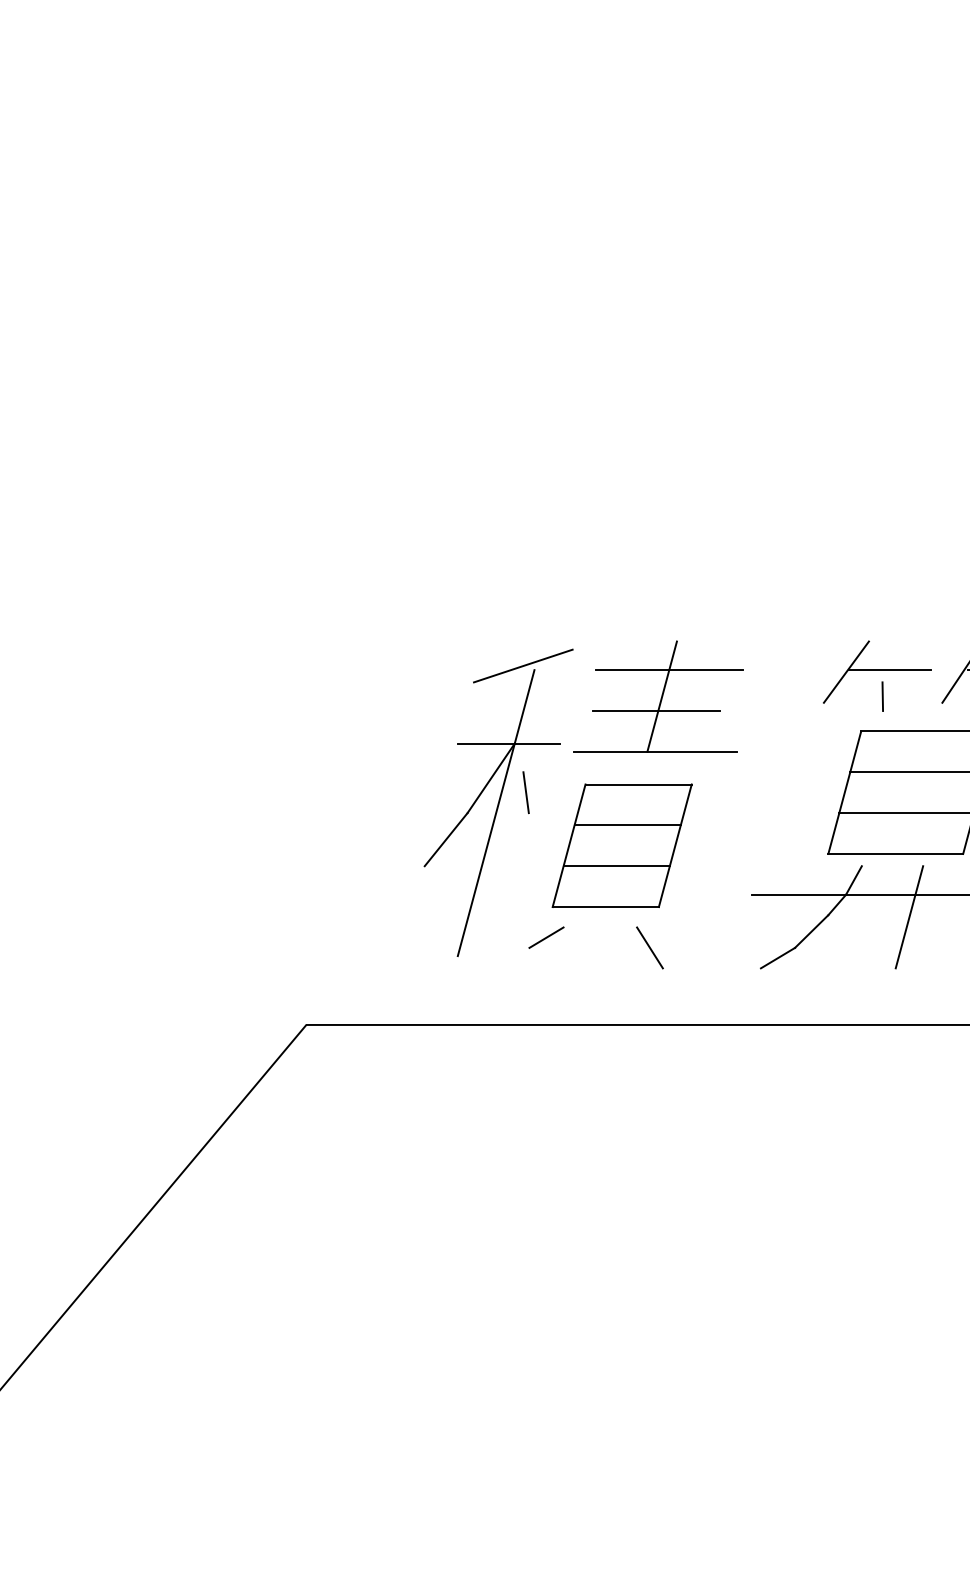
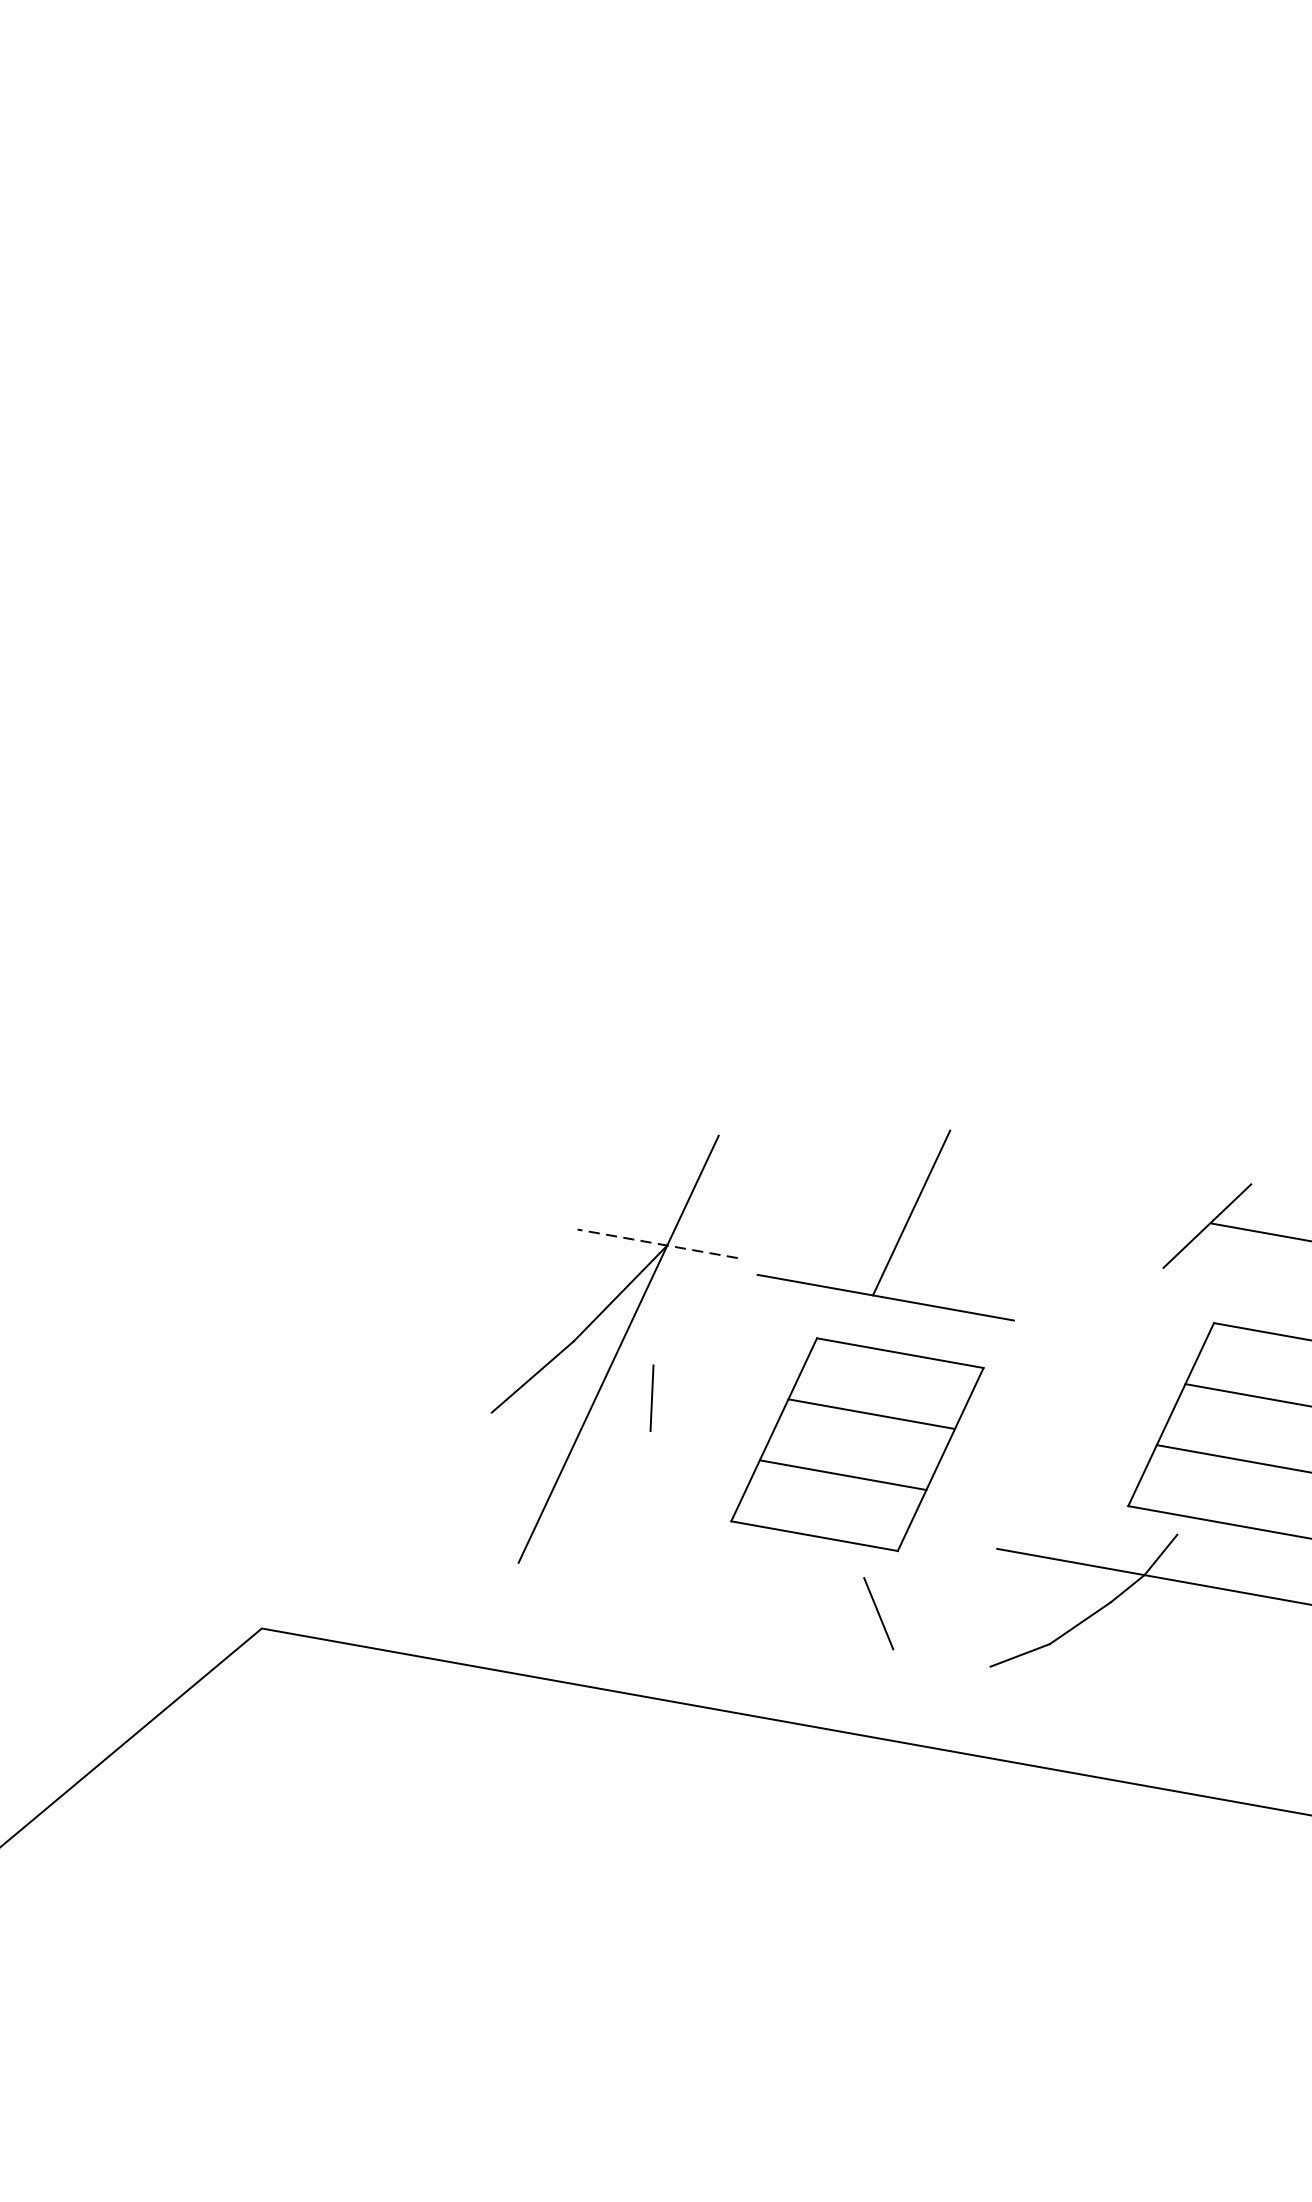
line: (523, 665) -> (702, 1125), removed
line: (668, 670) -> (928, 1173), removed
line: (882, 696) -> (1257, 1274), removed
line: (655, 710) -> (897, 1232), removed
line: (508, 743) -> (657, 1243), solid -> dashed
line: (525, 792) -> (651, 1397), moved
part: (621, 845) -> (856, 1444), moved
line: (909, 917) -> (1237, 1628), removed
line: (546, 937) -> (662, 1558), removed
line: (649, 947) -> (878, 1612), moved

